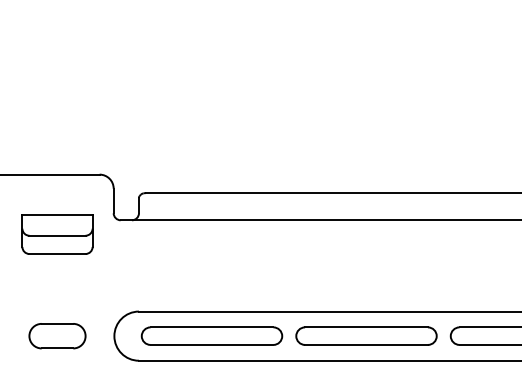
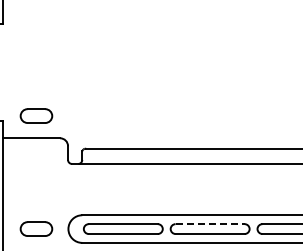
part: (57, 134) -> (36, 115), added
part: (57, 233) -> (36, 171), removed
line: (367, 328) -> (210, 224), solid -> dashed

